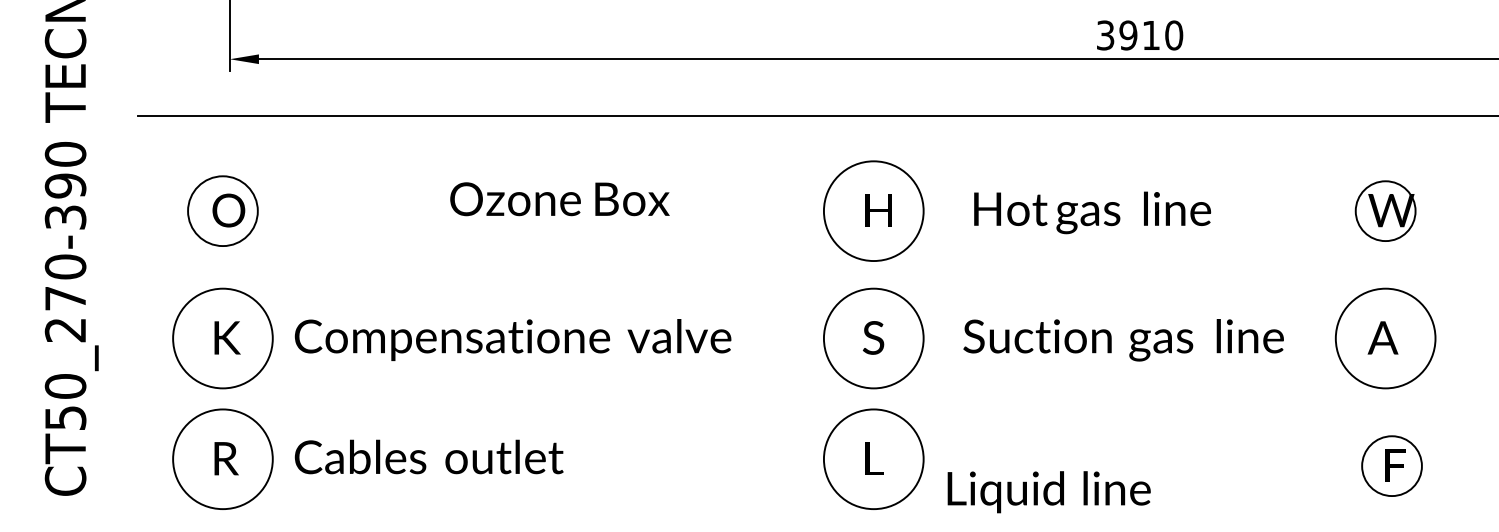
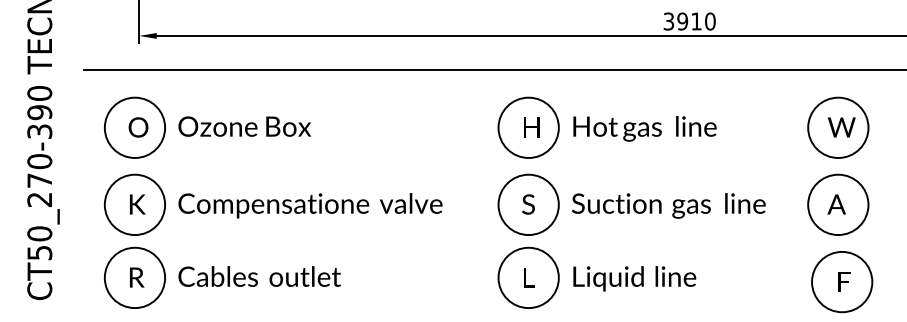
text: (559, 199) -> (244, 126), moved
circle: (222, 210) -> (134, 127), size x1.43
circle: (1385, 210) -> (838, 127), size x1.67
text: (1091, 212) -> (644, 128), moved
text: (1123, 339) -> (668, 205), moved
circle: (1392, 465) -> (842, 281), size x1.67
text: (1048, 491) -> (634, 278), moved

